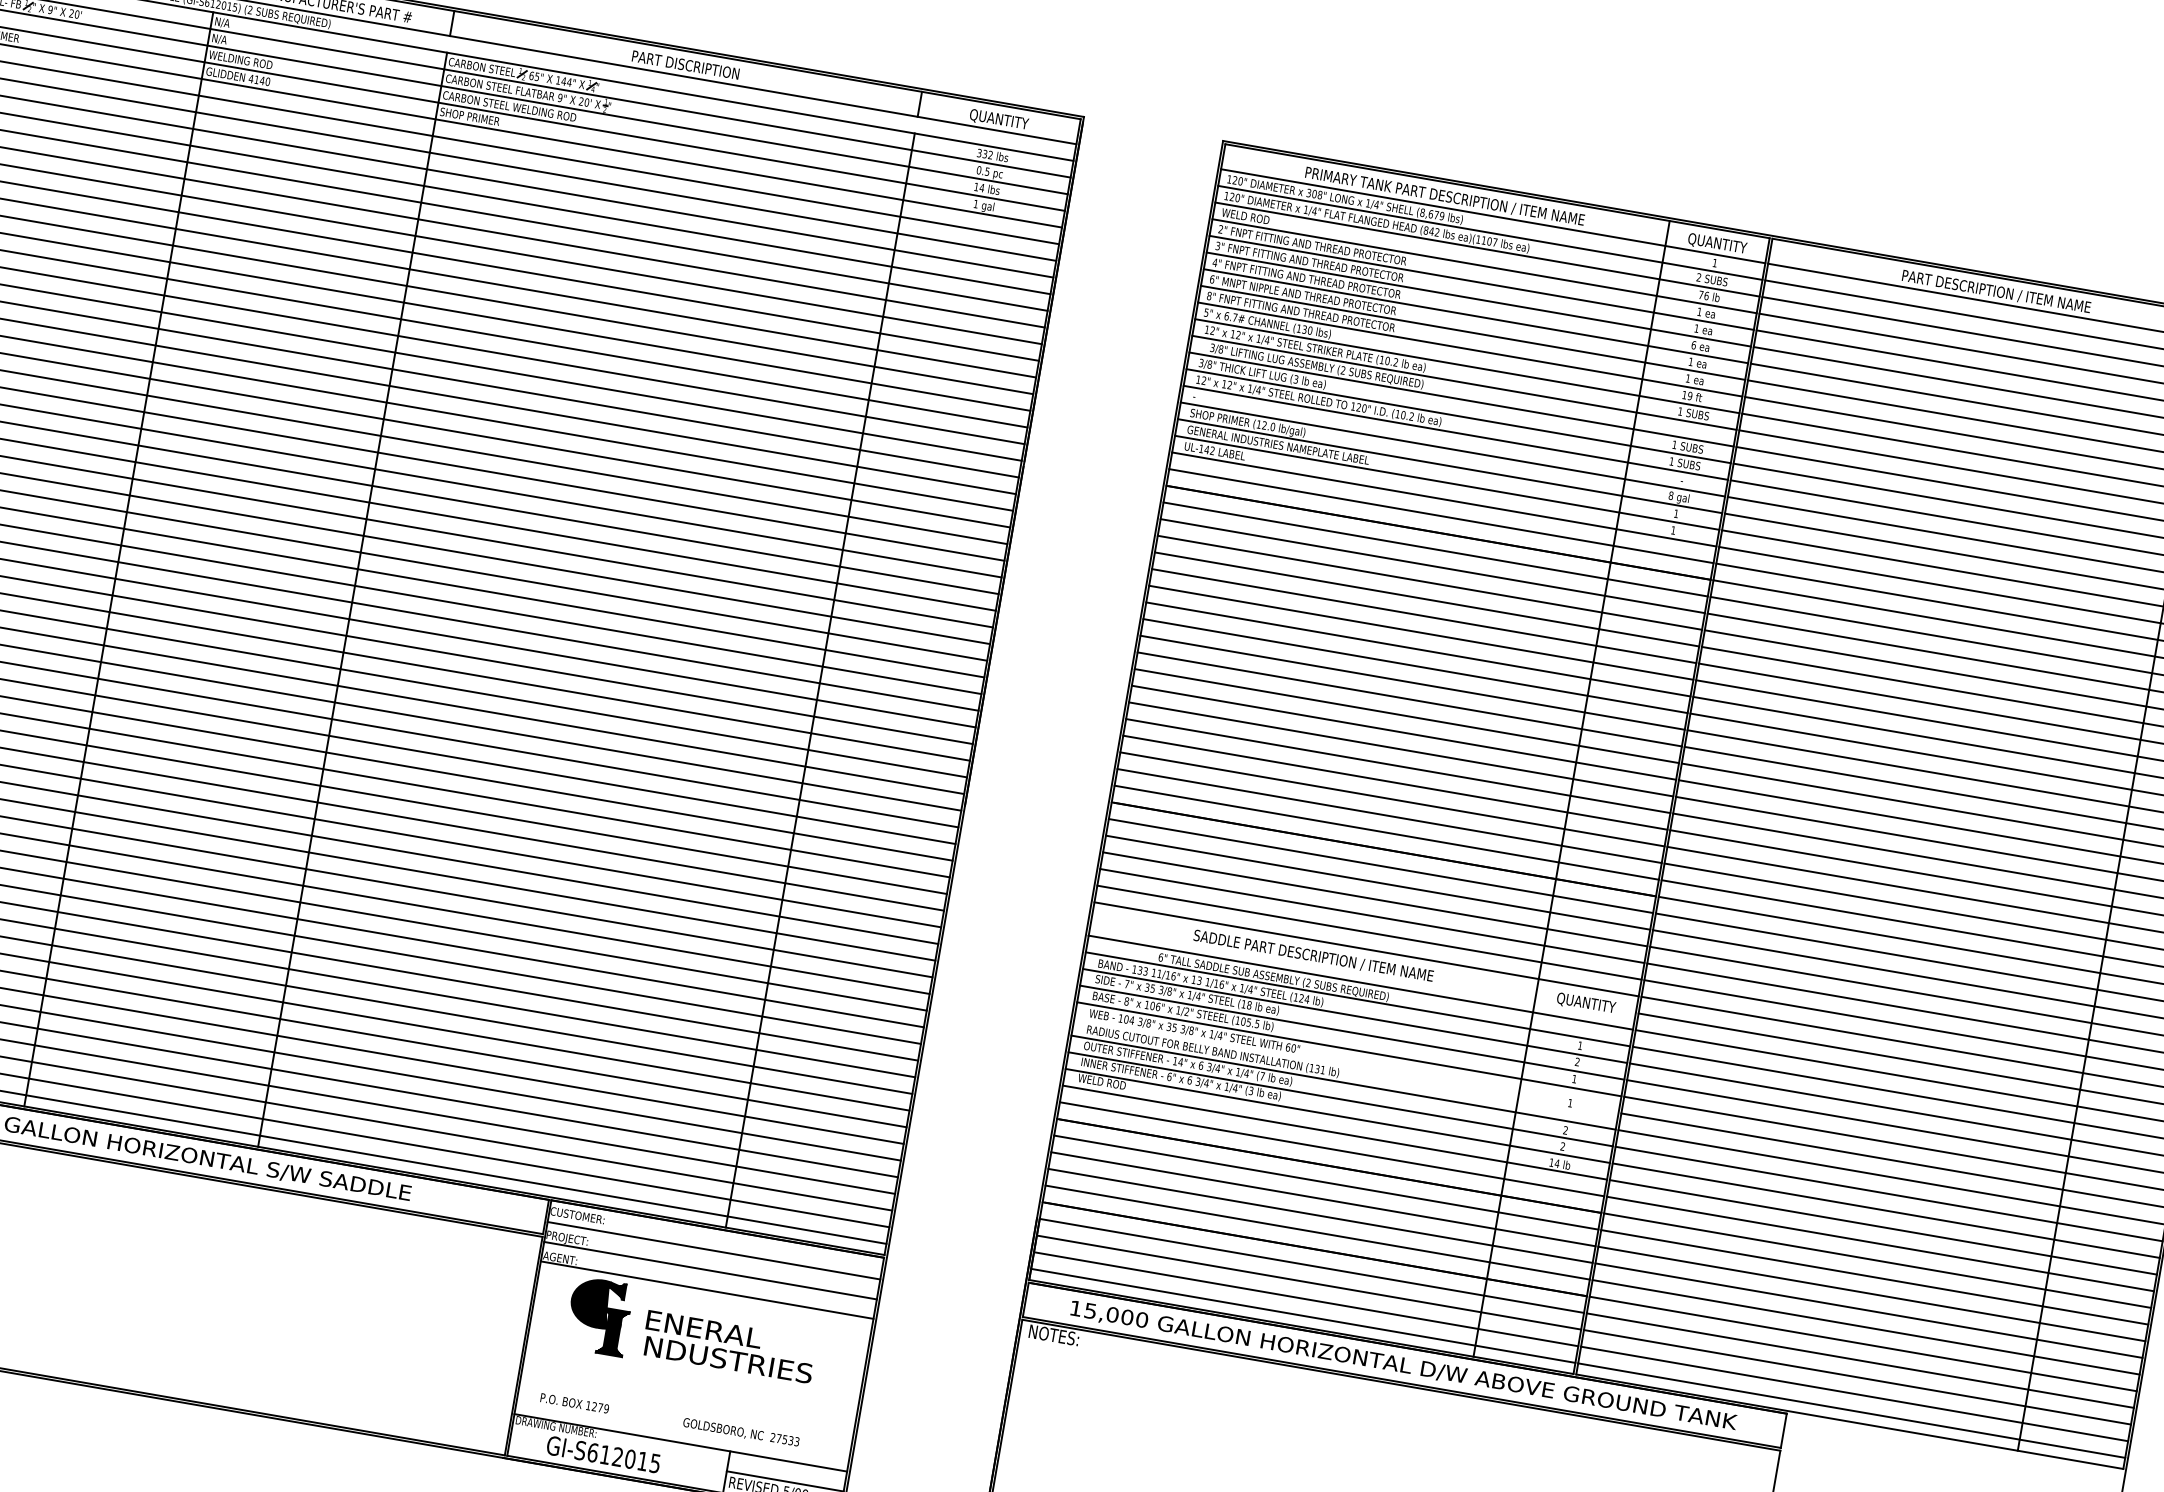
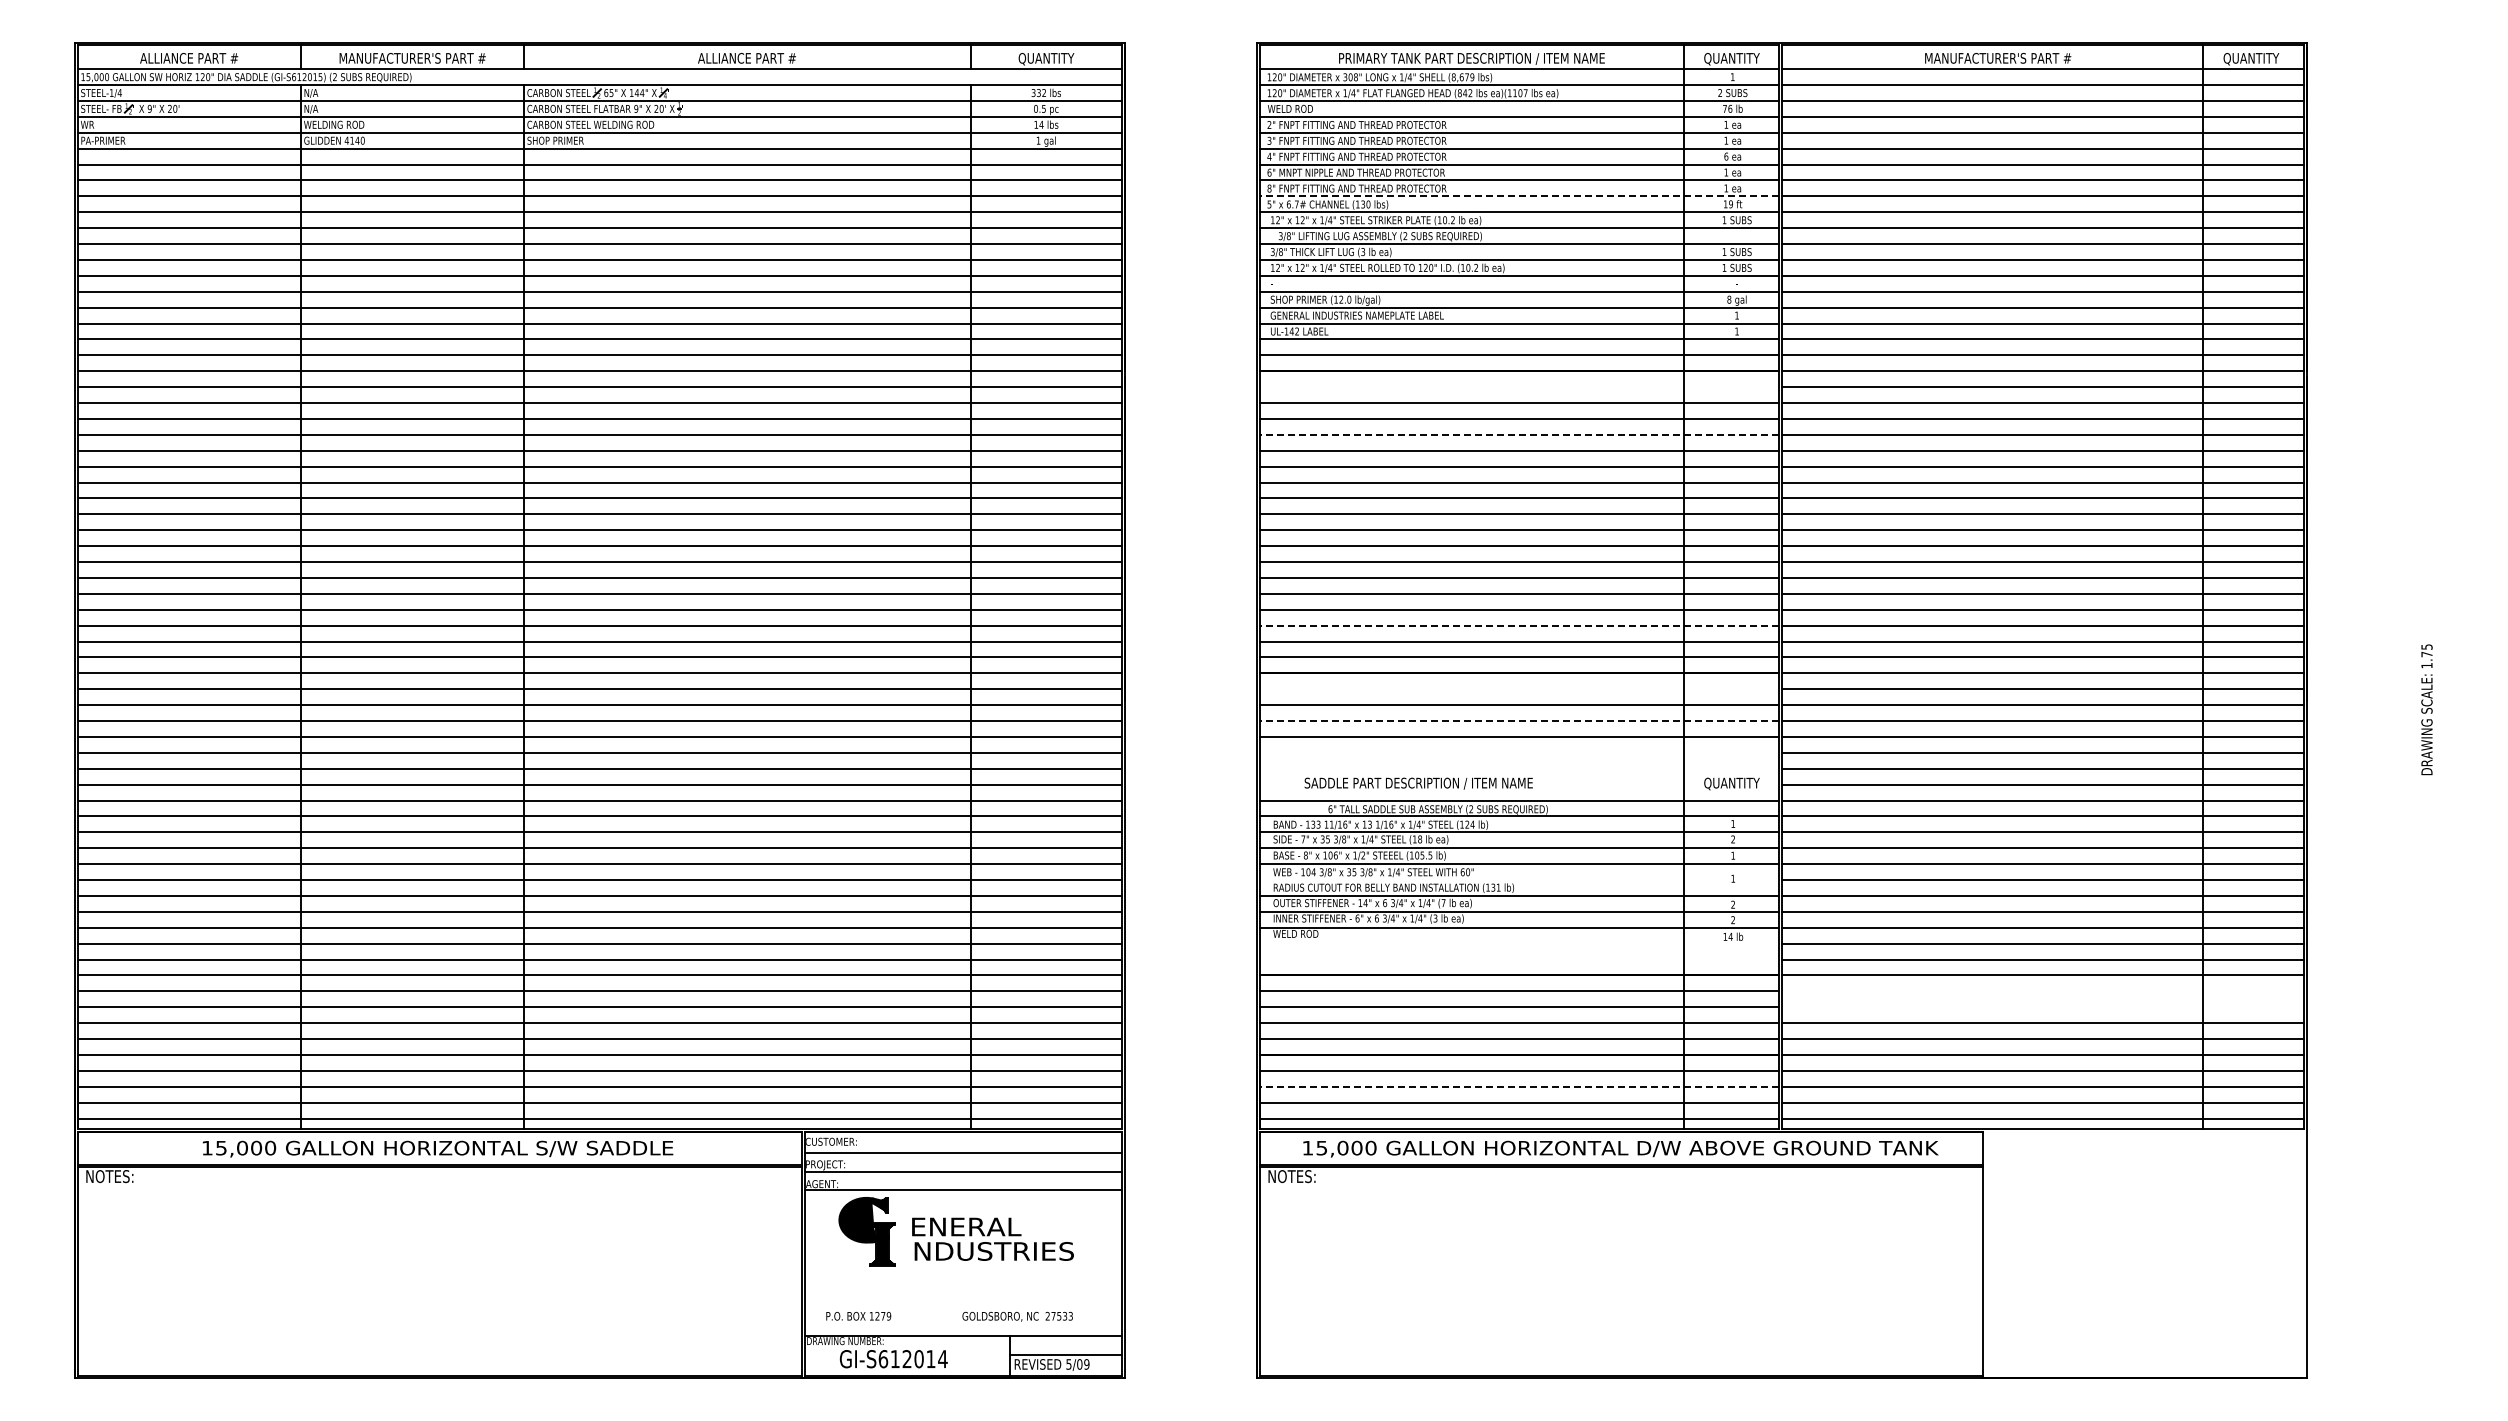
text: (686, 64) -> (747, 57), PART DISCRIPTION -> ALLIANCE PART #
text: (1995, 291) -> (1997, 58), PART DESCRIPTION / ITEM NAME -> MANUFACTURER'S PART #
line: (1469, 349) -> (1519, 196), solid -> dashed
line: (1435, 549) -> (1519, 387), removed
line: (1426, 598) -> (1519, 434), solid -> dashed
line: (1392, 799) -> (1519, 625), solid -> dashed
line: (1380, 866) -> (1519, 689), removed
line: (1374, 899) -> (1519, 721), solid -> dashed
line: (1369, 932) -> (1519, 752), removed
line: (1366, 948) -> (1519, 768), removed
text: (1313, 956) -> (1418, 783), moved
line: (1334, 1132) -> (1519, 943), removed
line: (1331, 1149) -> (1519, 959), removed
line: (1875, 1277) -> (2043, 991), removed
line: (1308, 1282) -> (1519, 1086), solid -> dashed
line: (1872, 1294) -> (2043, 1007), removed
text: (654, 1463) -> (942, 1359), GI-S612015 -> GI-S612014

